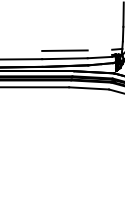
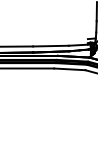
line: (64, 50) -> (50, 39), removed

